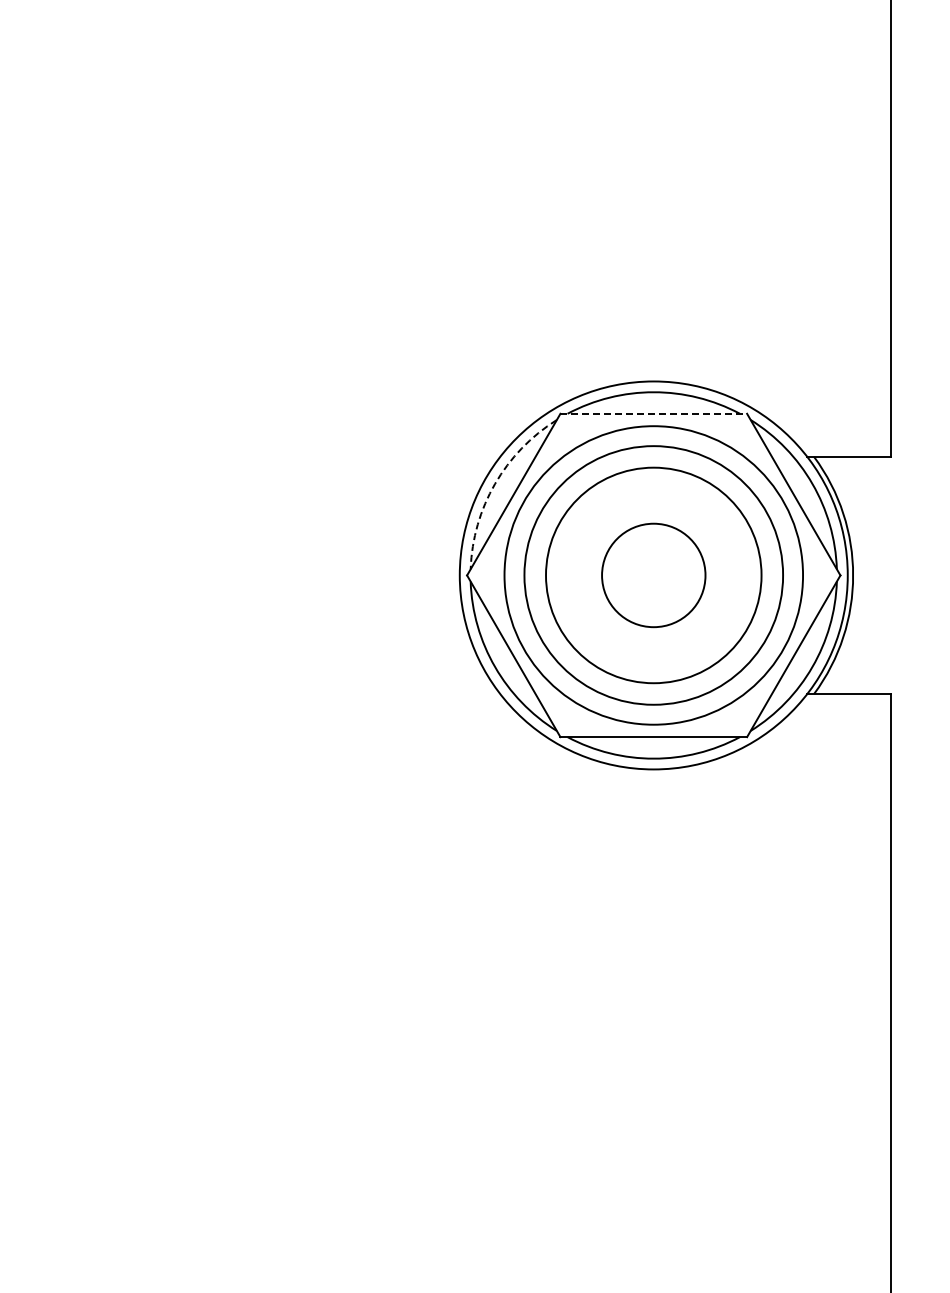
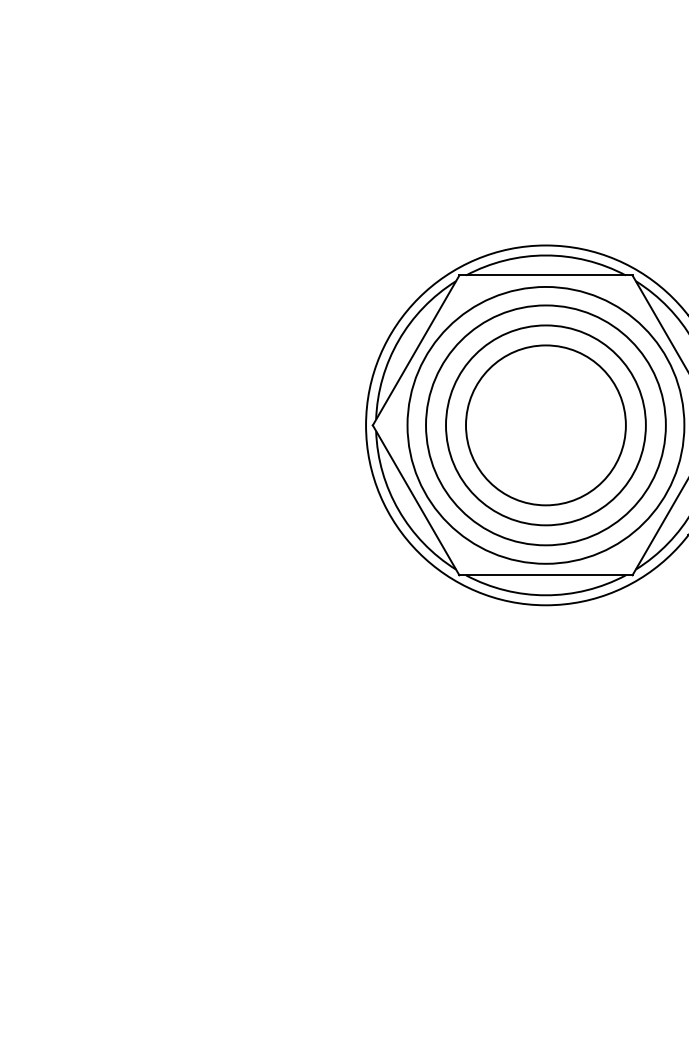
line: (654, 413) -> (546, 275), dashed -> solid
arc: (495, 483) -> (399, 340), dashed -> solid
circle: (653, 575) -> (545, 425), size x1.67

